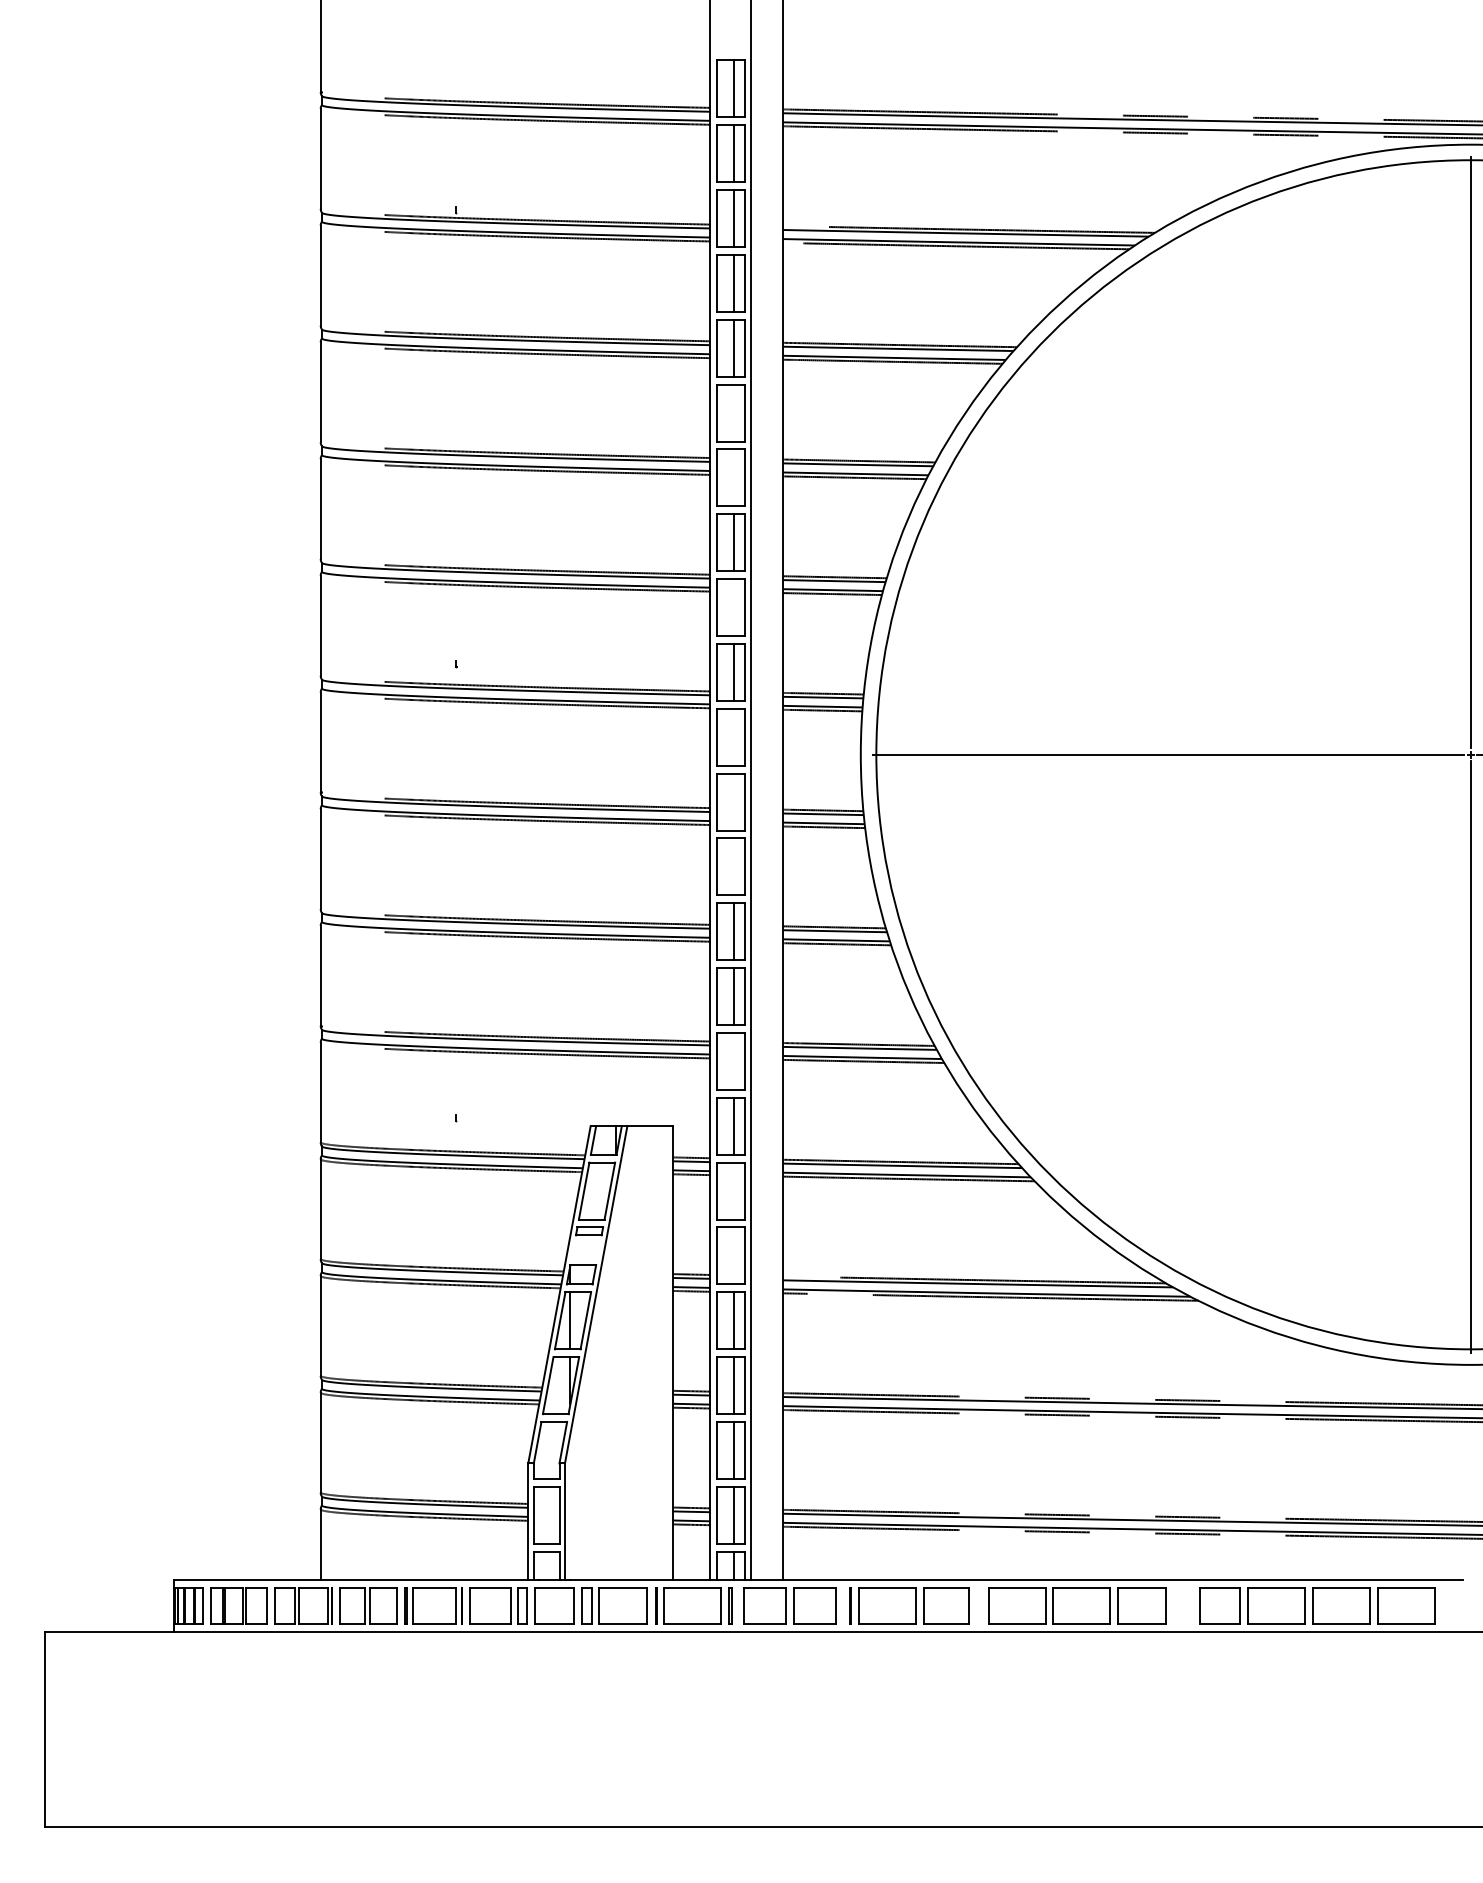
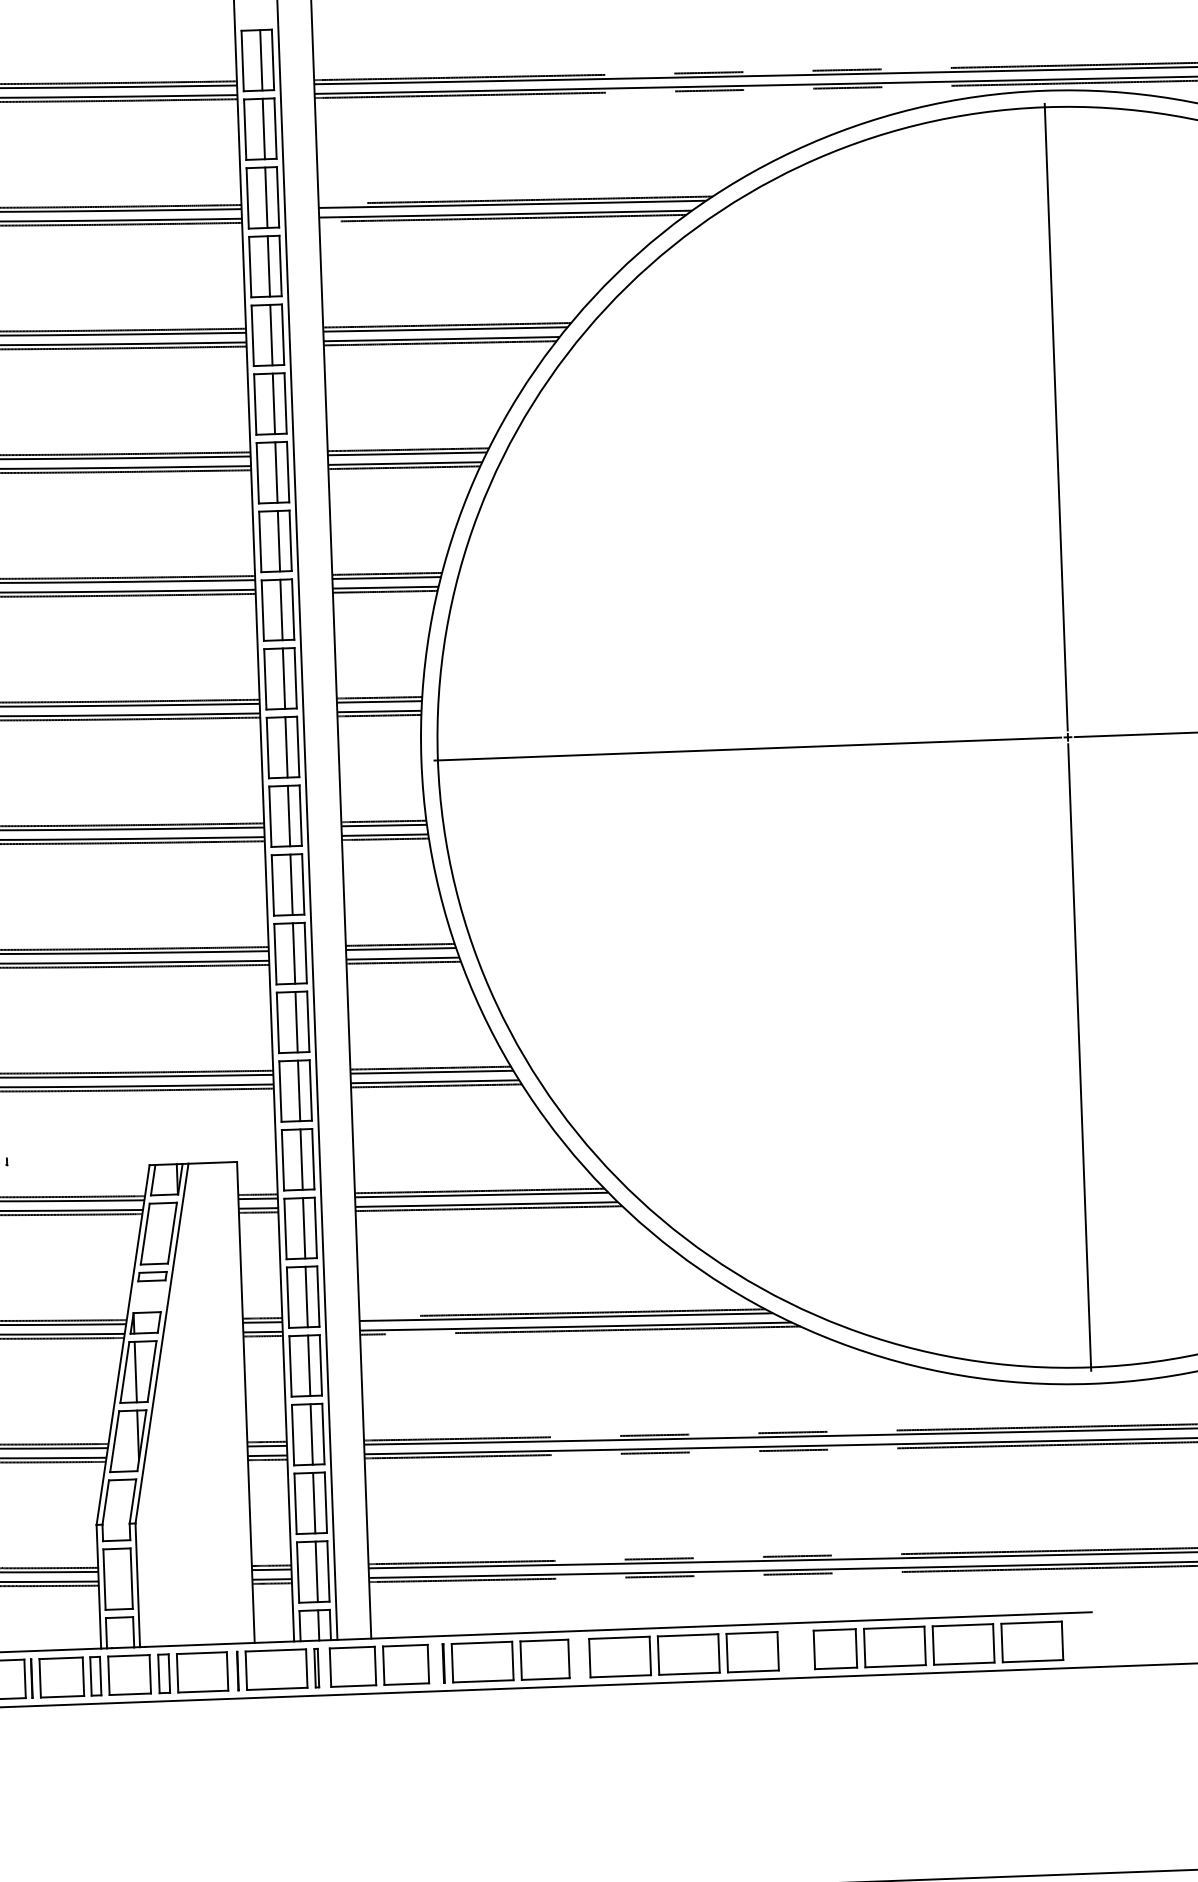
line: (734, 412) -> (274, 403), added
line: (734, 477) -> (276, 472), added
line: (734, 607) -> (281, 609), added
line: (734, 736) -> (286, 746), added
line: (734, 801) -> (289, 815), added
line: (734, 866) -> (291, 884), added
line: (734, 1060) -> (299, 1089), added
line: (734, 1190) -> (304, 1227), added
line: (734, 1255) -> (307, 1296), added

